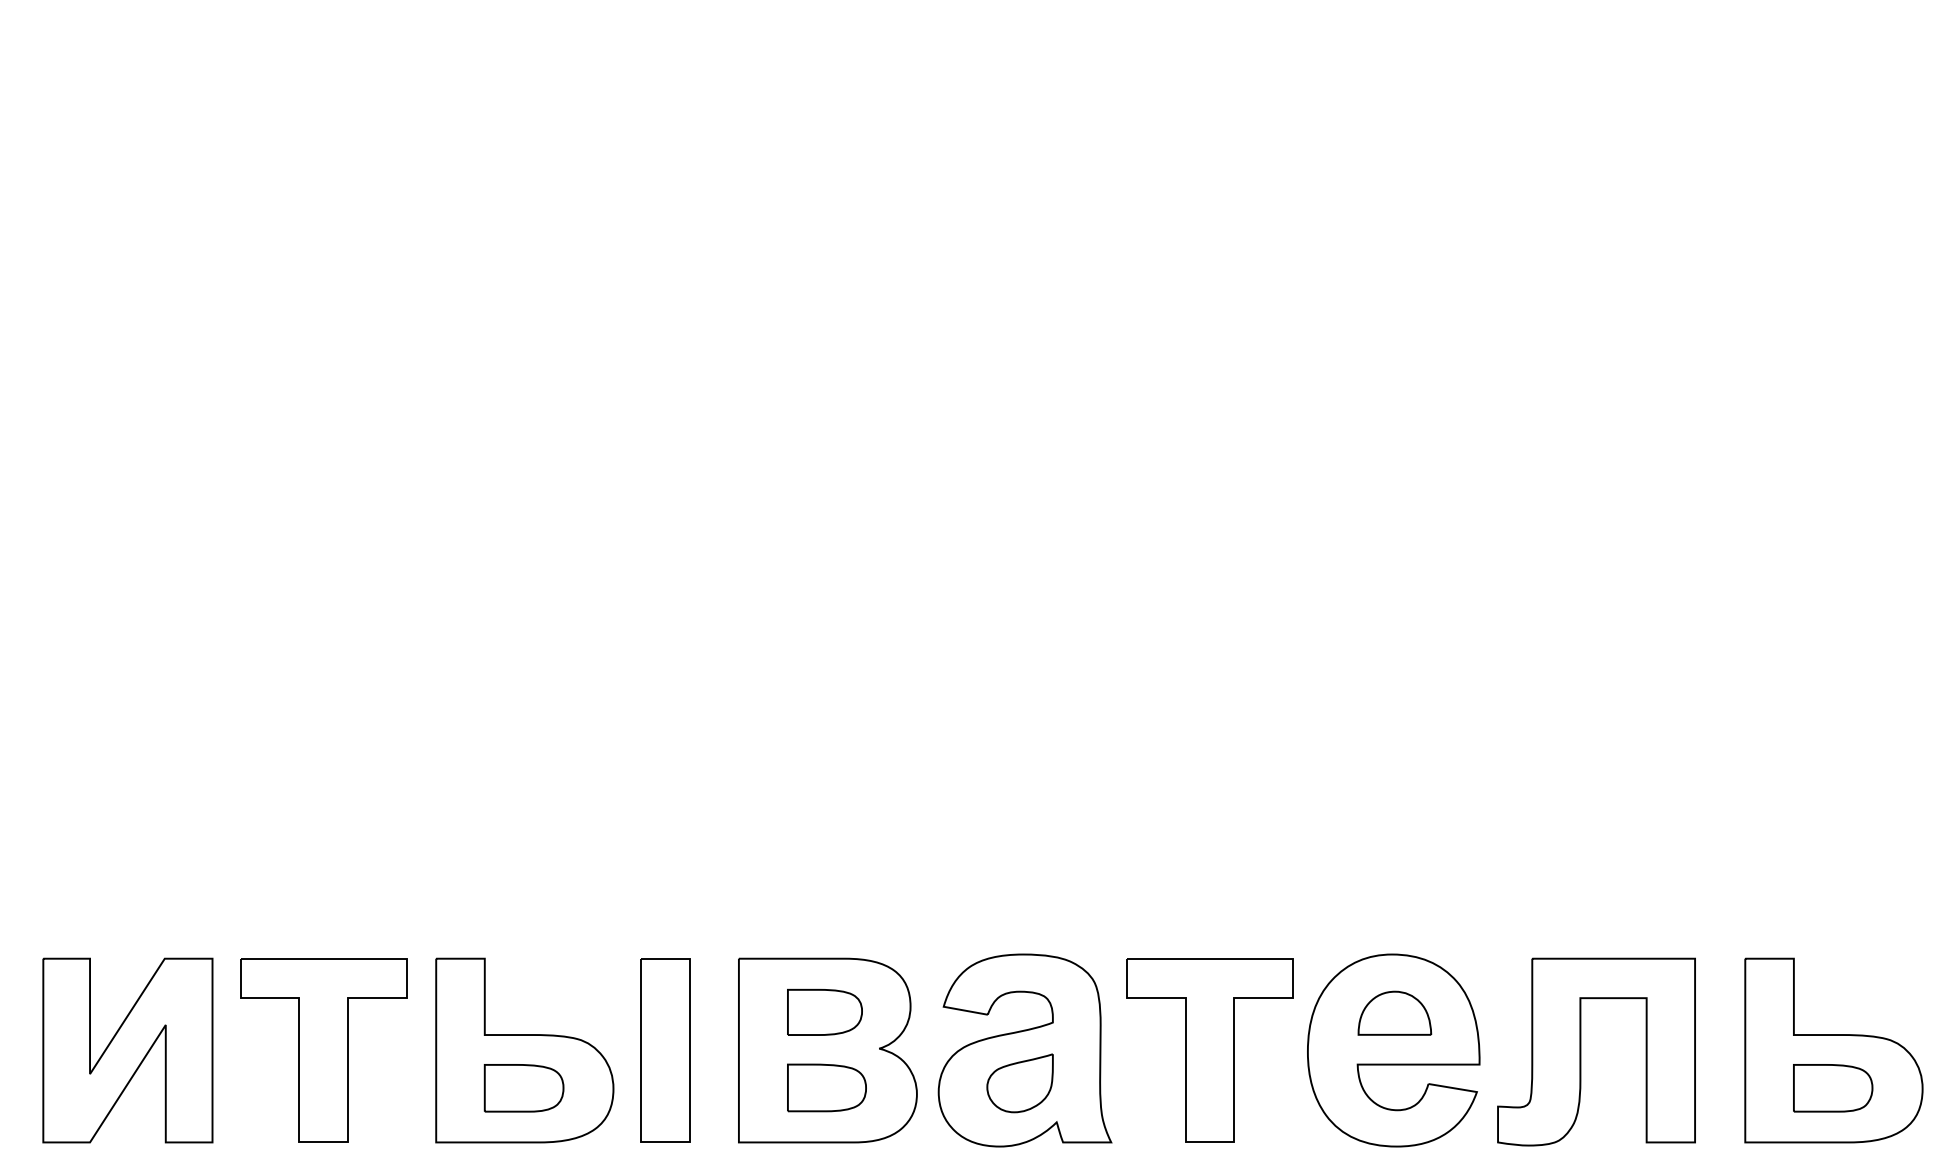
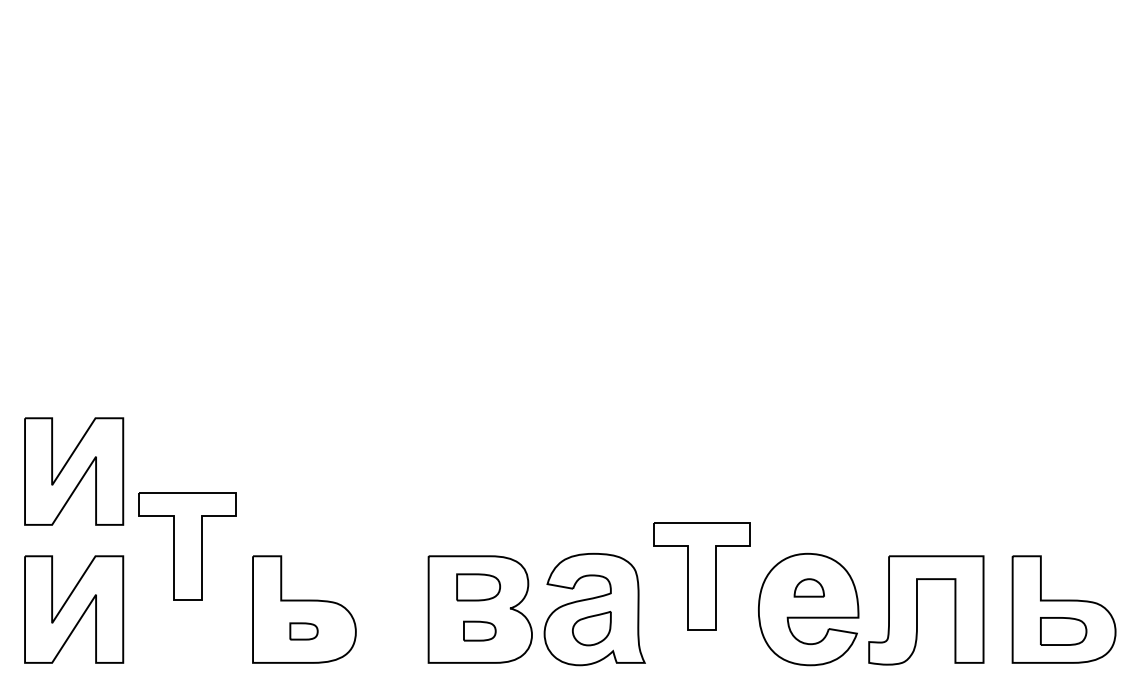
part: (128, 812) -> (74, 471), added
part: (1395, 1012) -> (809, 587), size x0.7
part: (323, 1050) -> (187, 546), moved
part: (664, 1050) -> (385, 609), removed
part: (1209, 1050) -> (701, 576), moved
part: (826, 1086) -> (479, 630), size x0.7
part: (523, 1088) -> (303, 631), size x0.6

